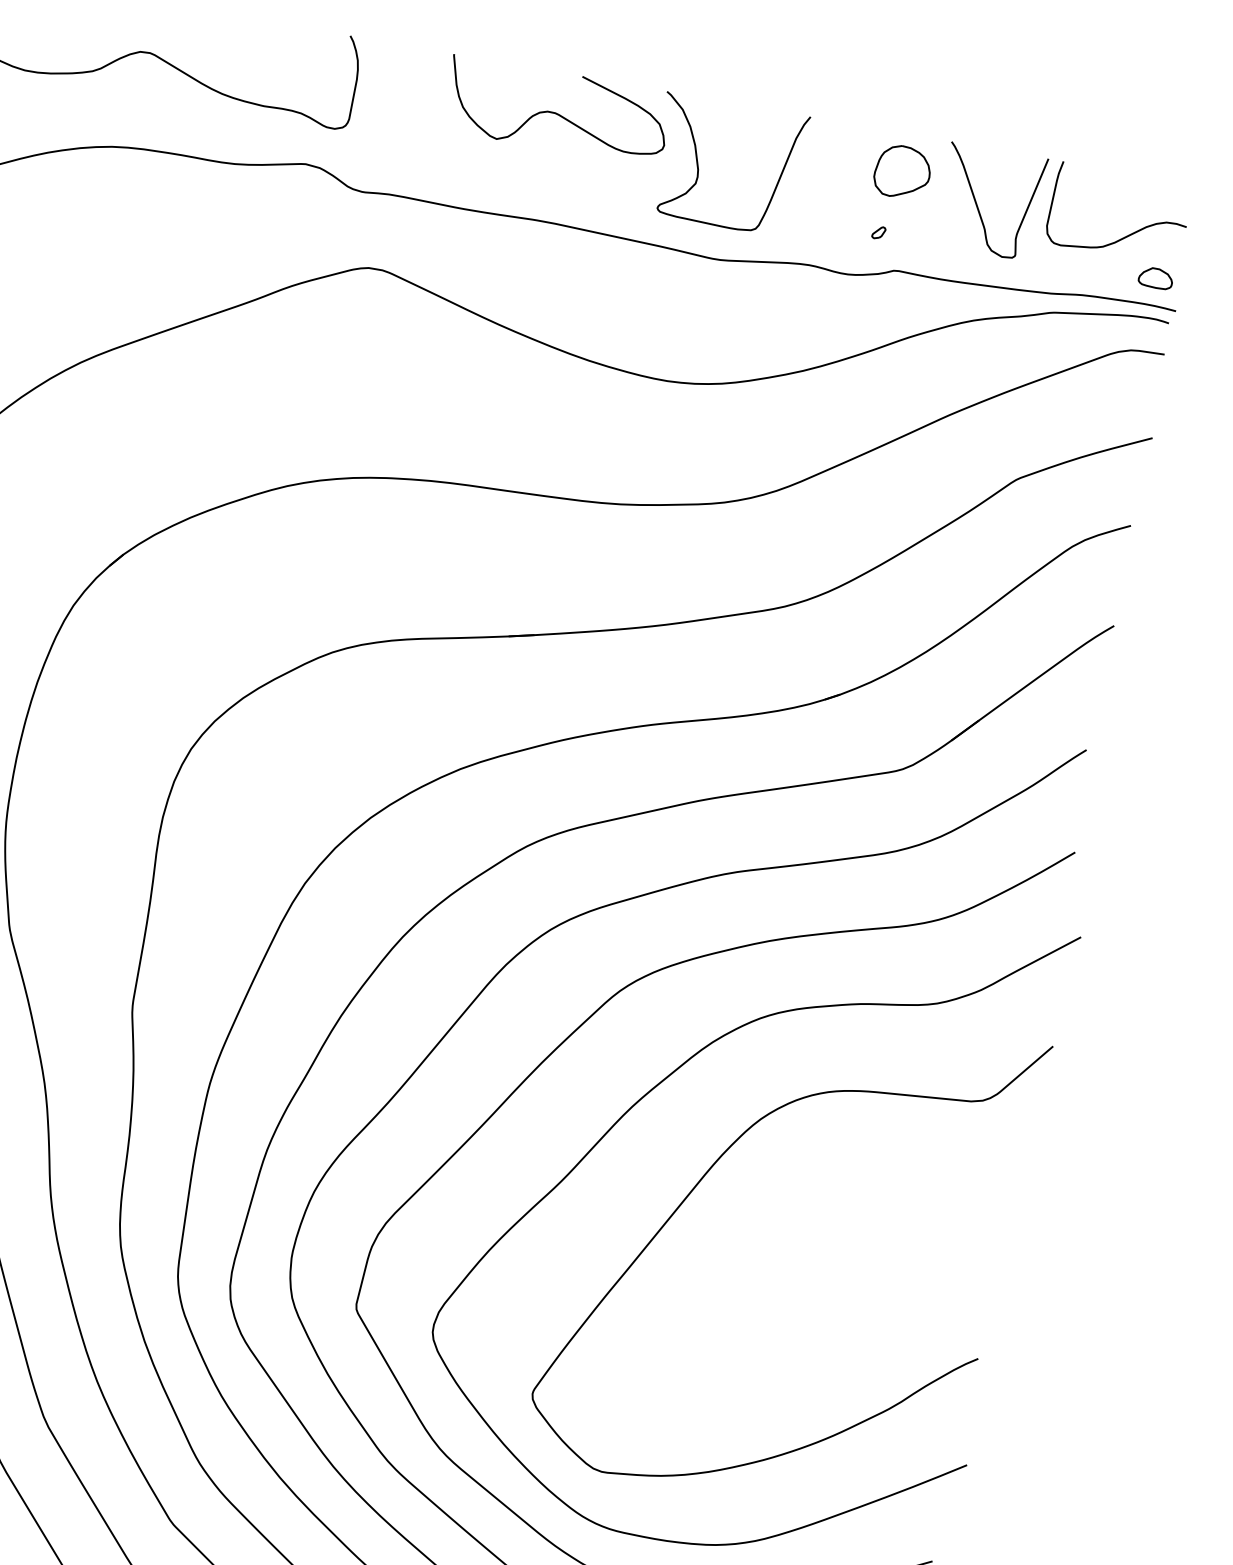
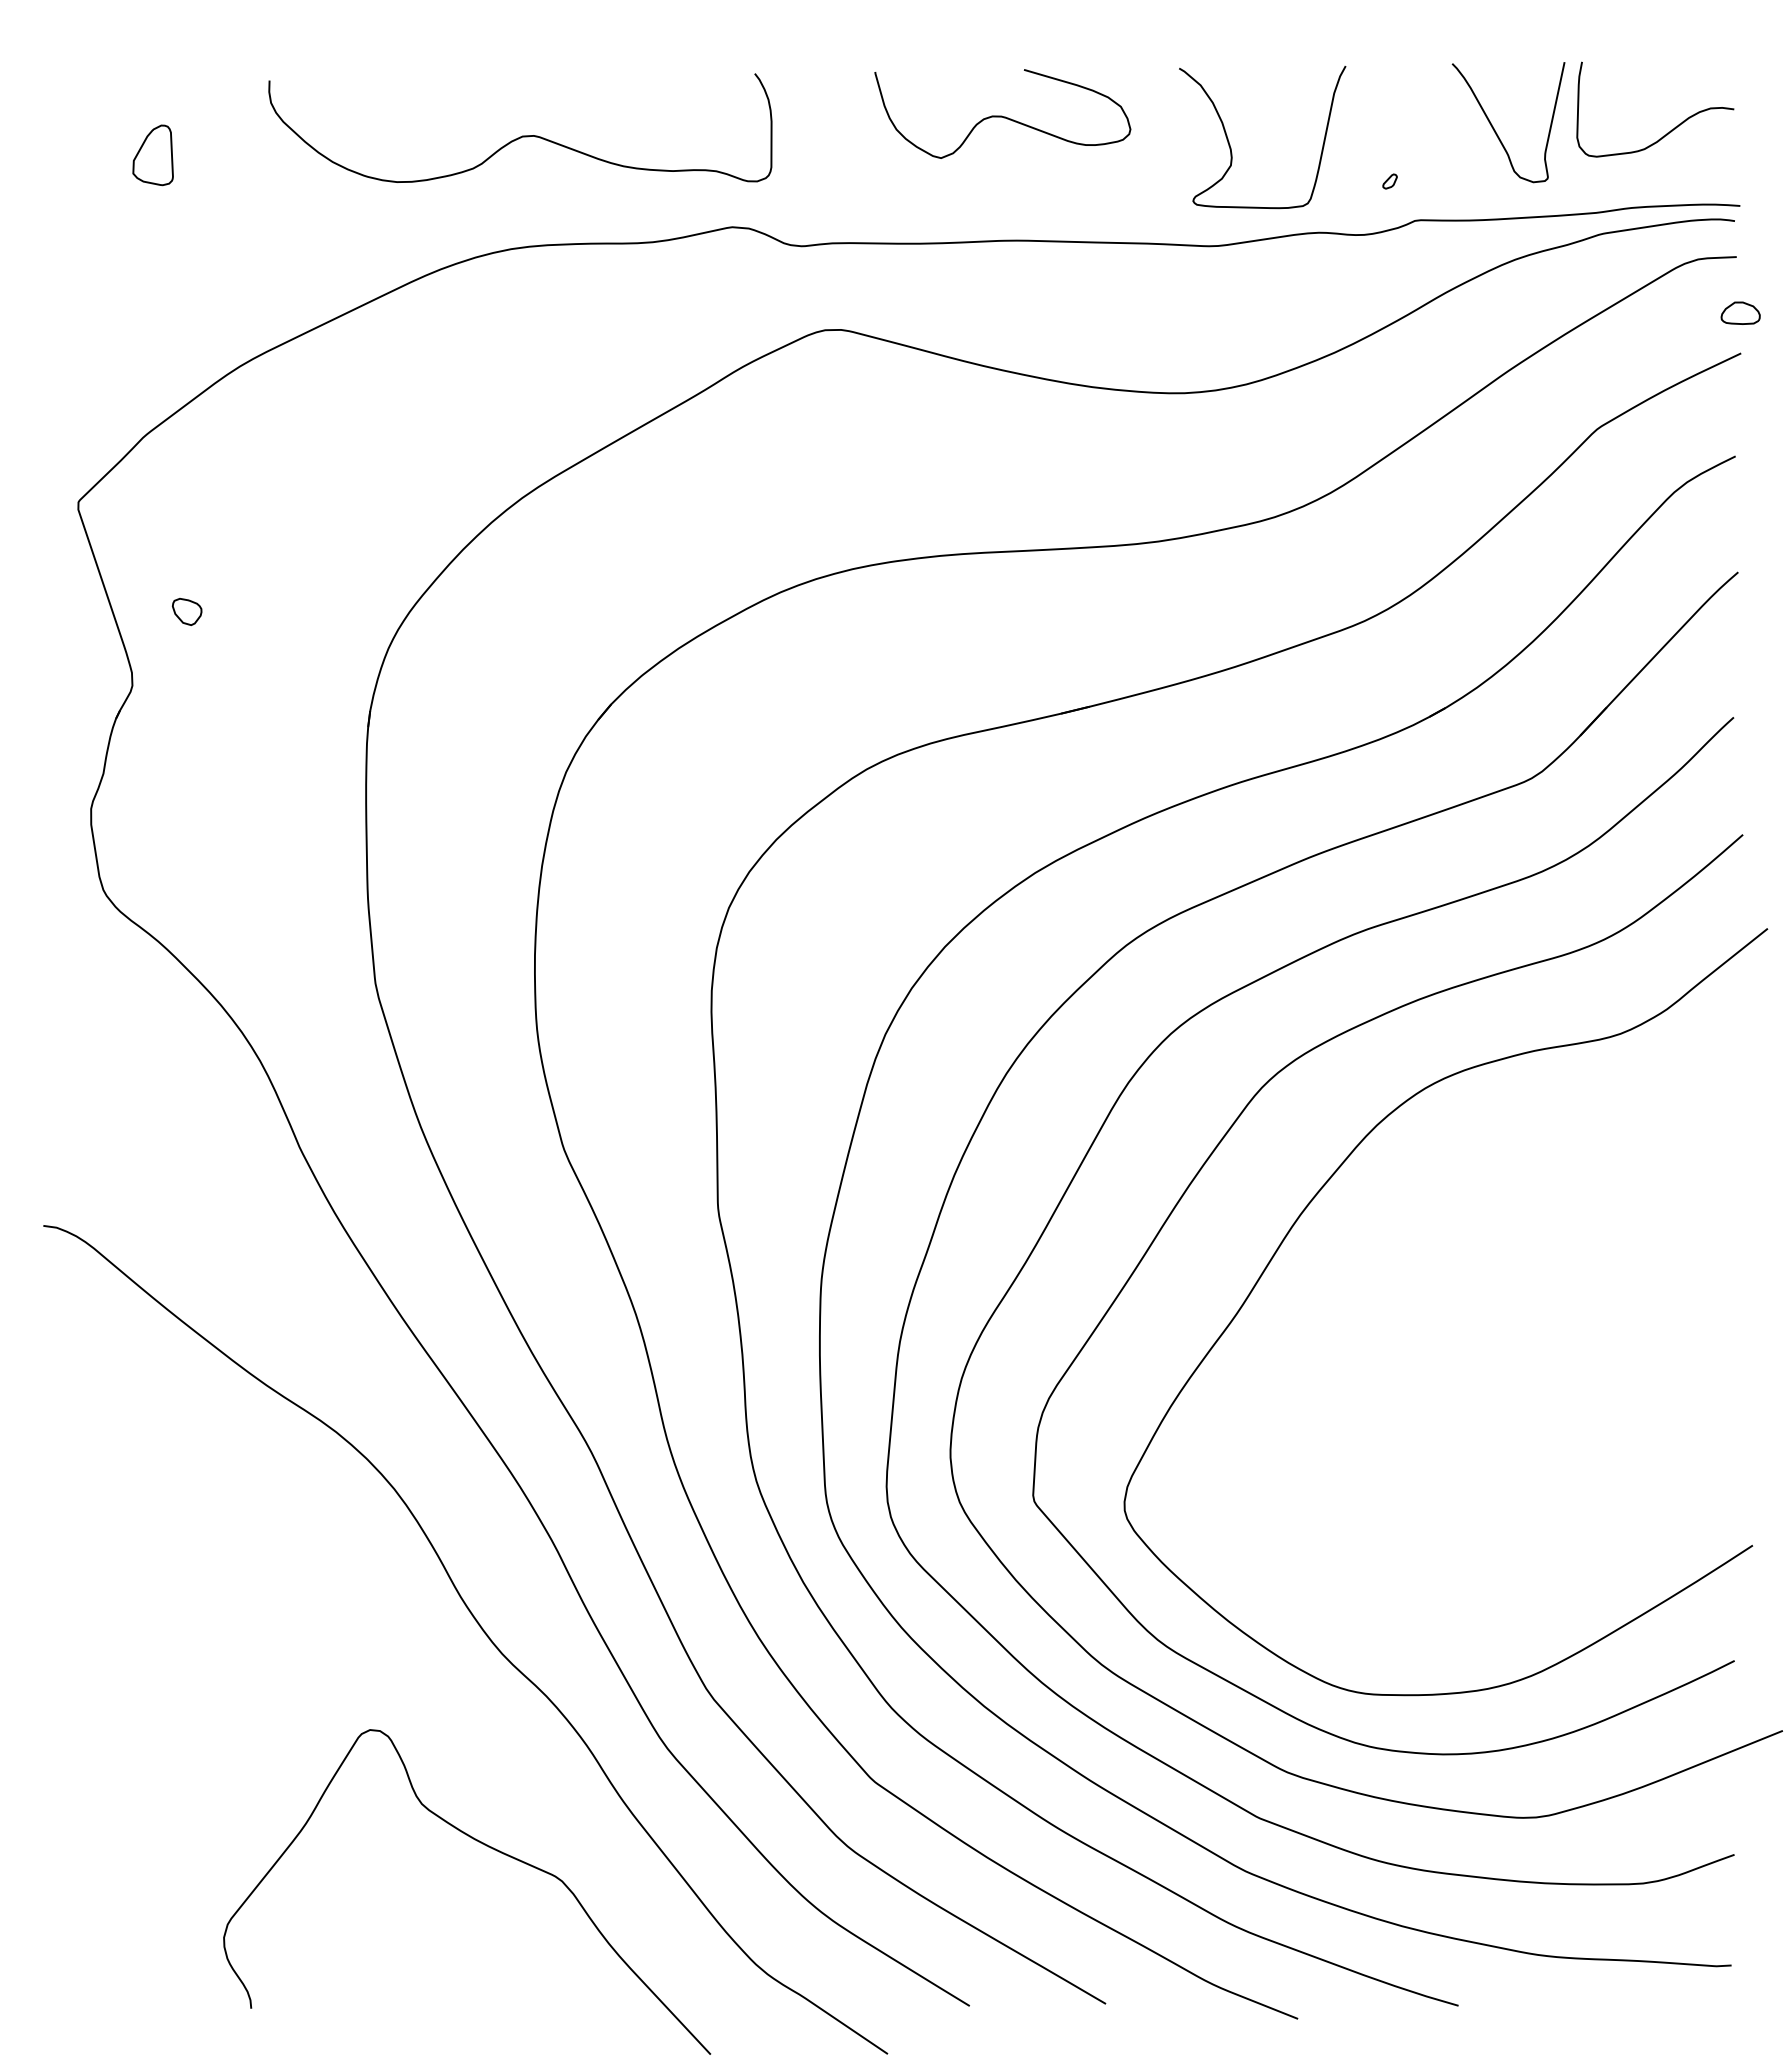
curve: (699, 168) -> (1231, 147), moved
part: (902, 172) -> (1403, 108), removed
part: (1155, 277) -> (1740, 312), moved
curve: (703, 1178) -> (1395, 1280), removed

